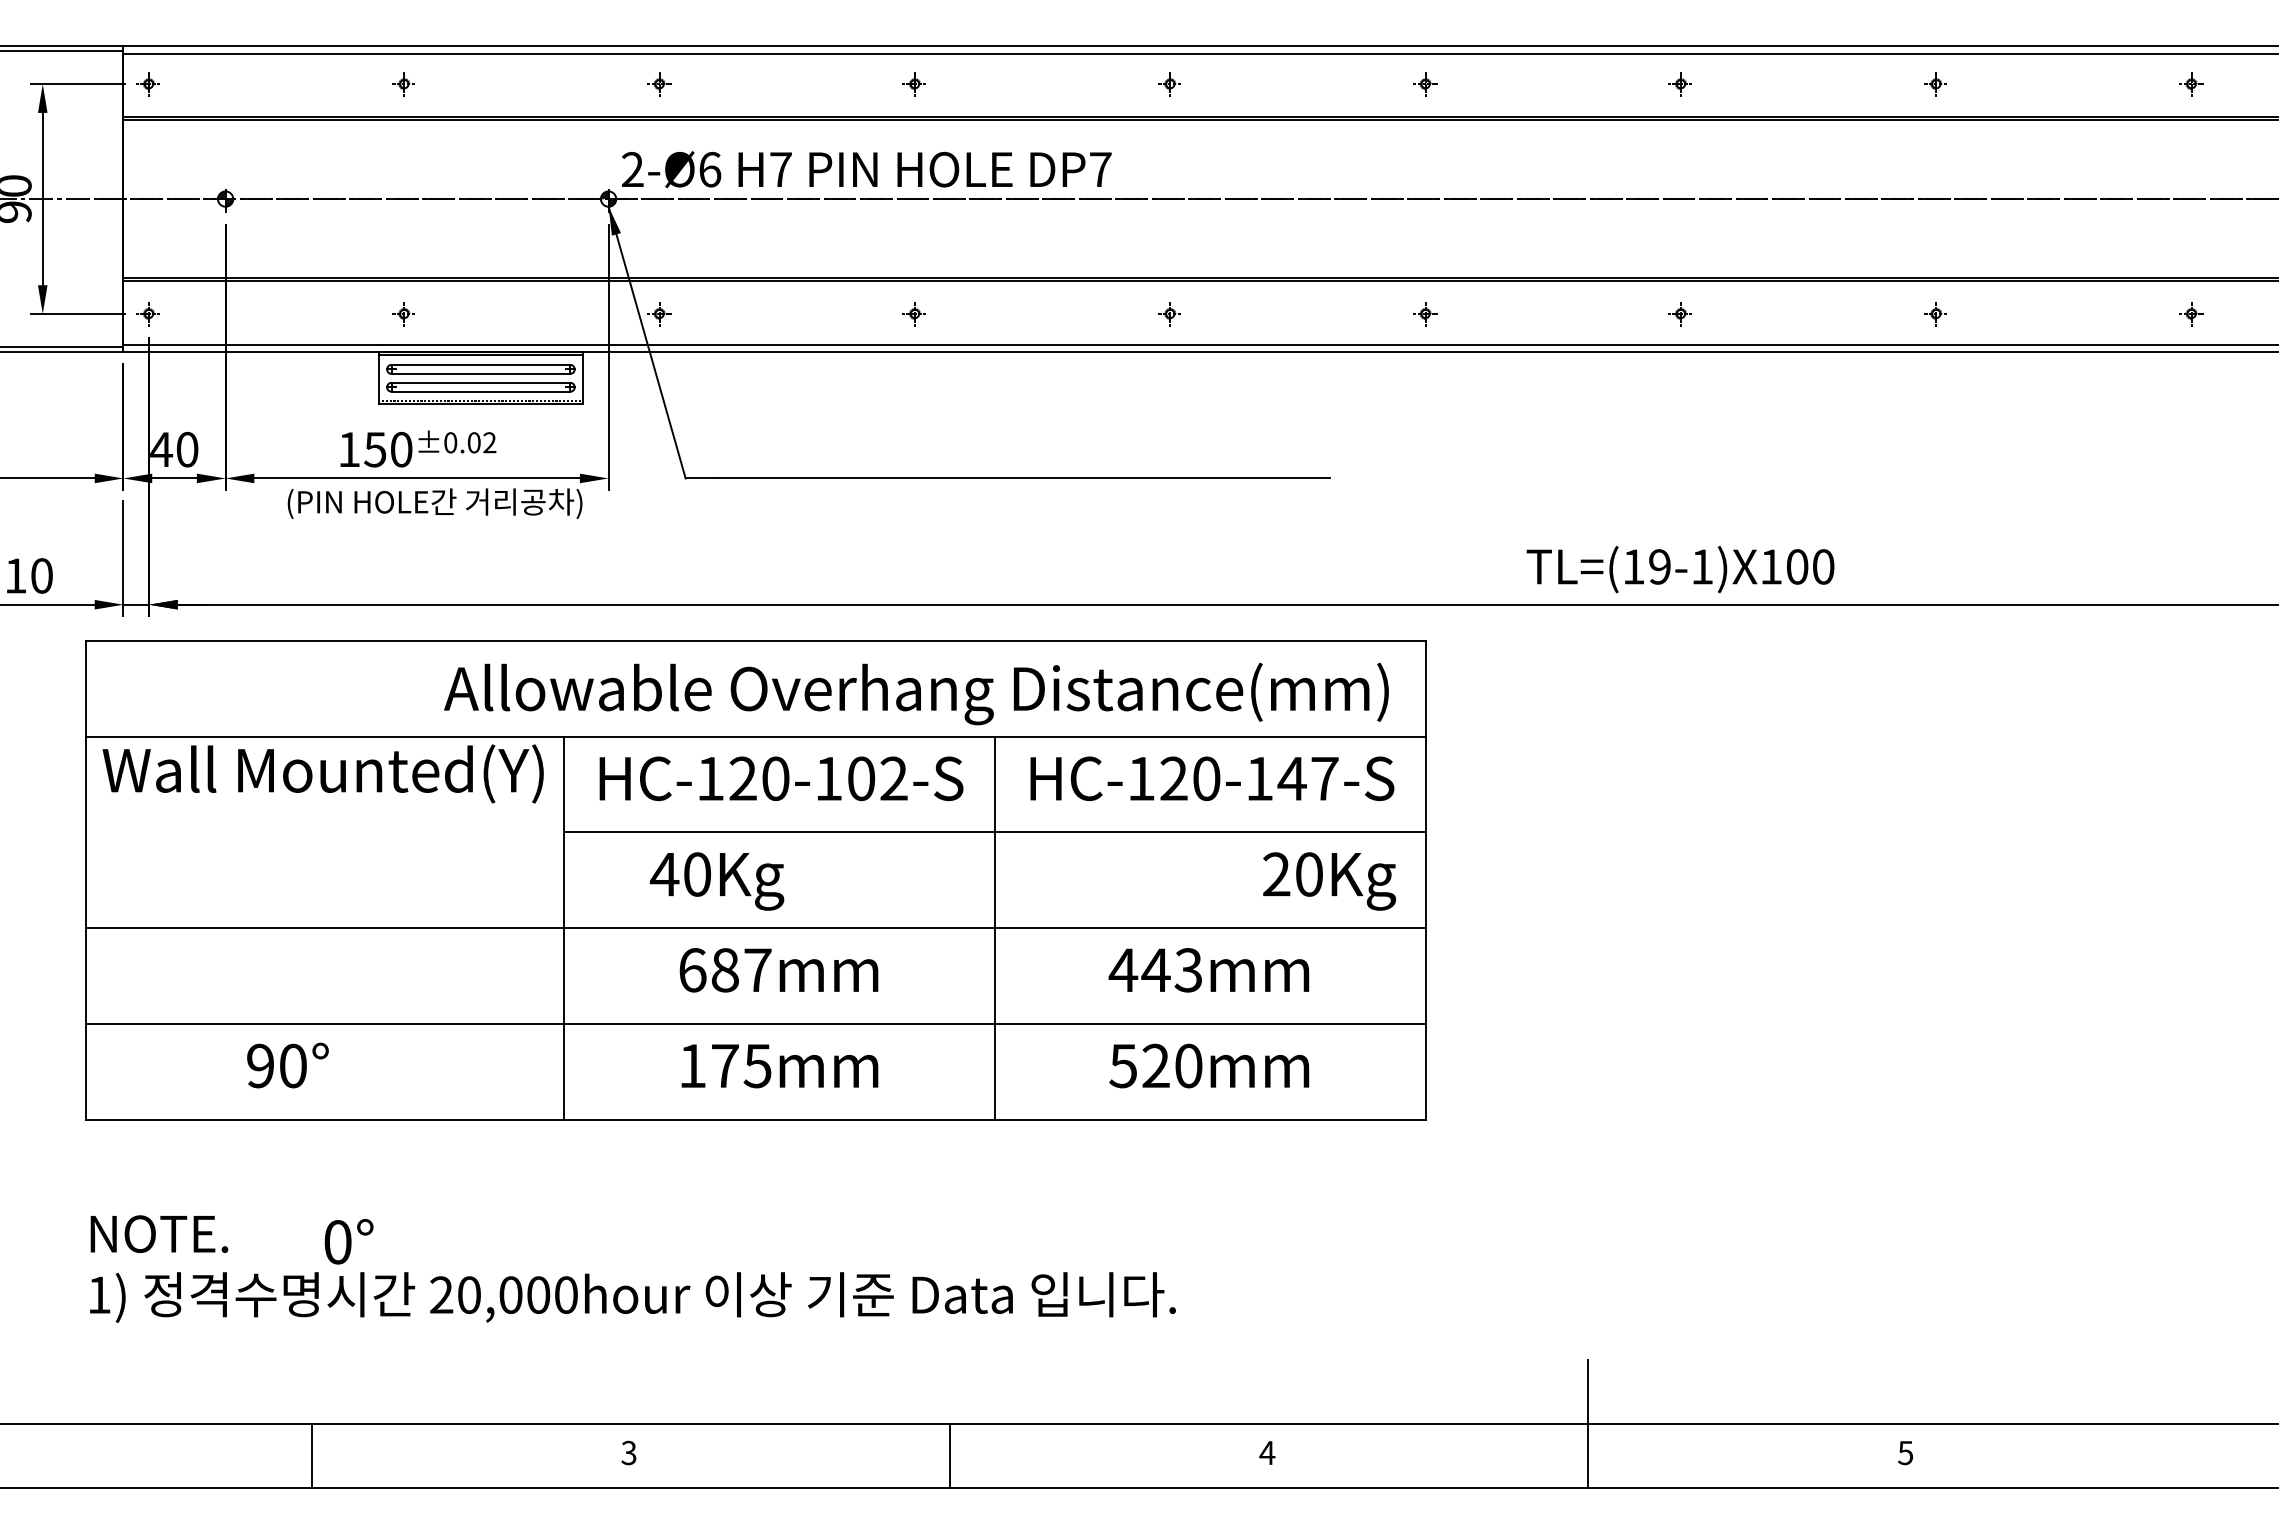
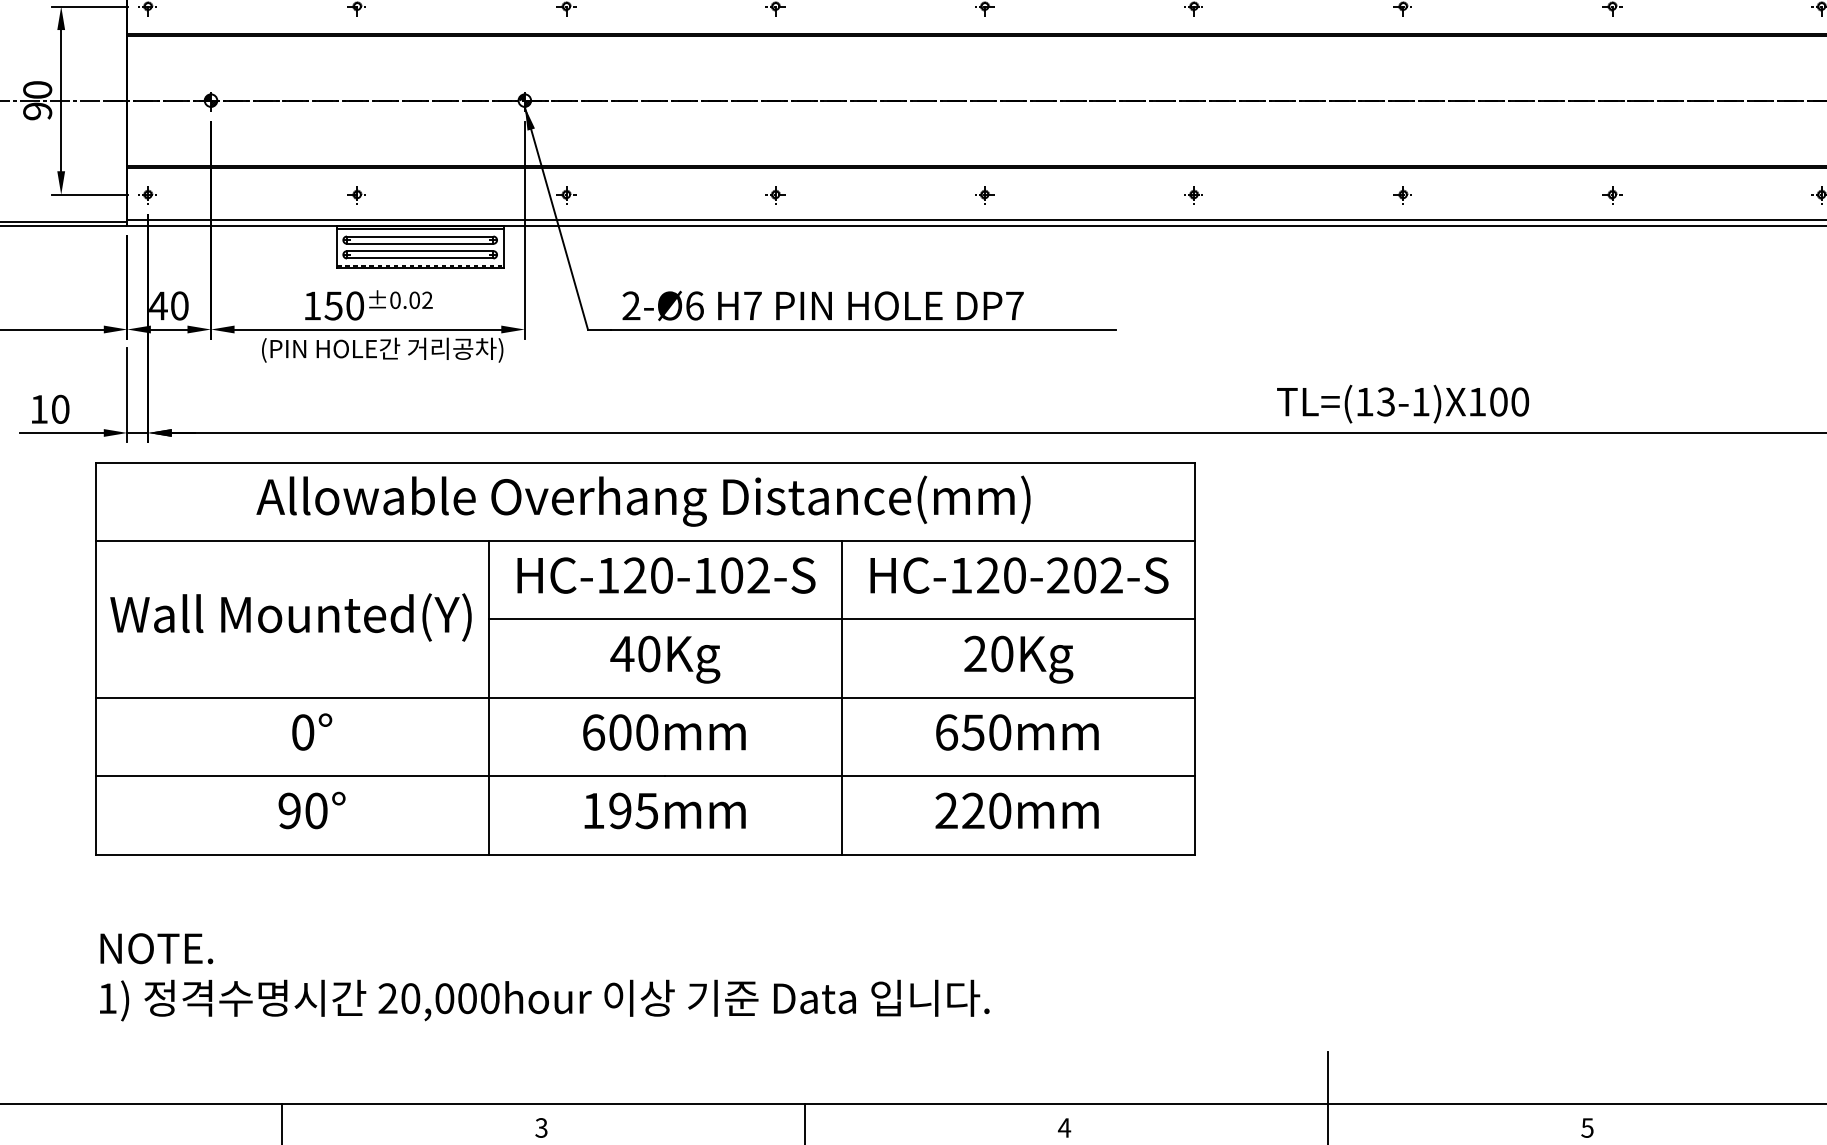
text: (866, 169) -> (822, 305), moved
text: (1659, 566) -> (1385, 401), TL=(19-1)X100 -> TL=(13-1)X100
text: (916, 693) -> (643, 500), moved
text: (322, 773) -> (290, 617), moved
text: (1292, 778) -> (1085, 575), HC-120-147-S -> HC-120-202-S
text: (717, 881) -> (665, 659), moved
text: (1329, 881) -> (1018, 659), moved
text: (741, 970) -> (633, 732), 687mm -> 600mm
text: (1155, 970) -> (972, 732), 443mm -> 650mm
text: (287, 1065) -> (311, 810), moved
text: (724, 1065) -> (619, 810), 175mm -> 195mm
text: (1123, 1065) -> (946, 810), 520mm -> 220mm
text: (348, 1241) -> (311, 731), moved

